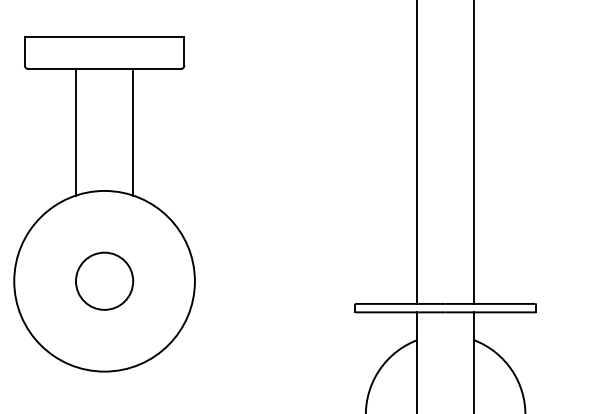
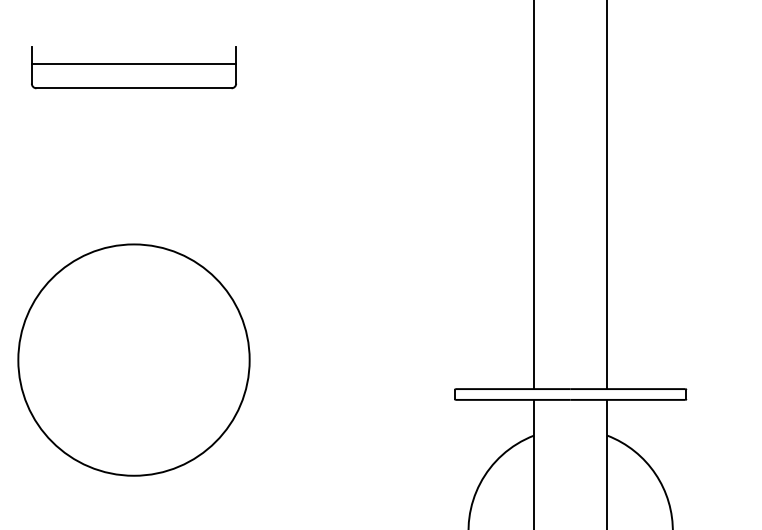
line: (104, 37) -> (133, 64), moved
line: (76, 132) -> (97, 169), removed
line: (133, 132) -> (170, 169), removed
circle: (104, 280) -> (133, 359), removed

